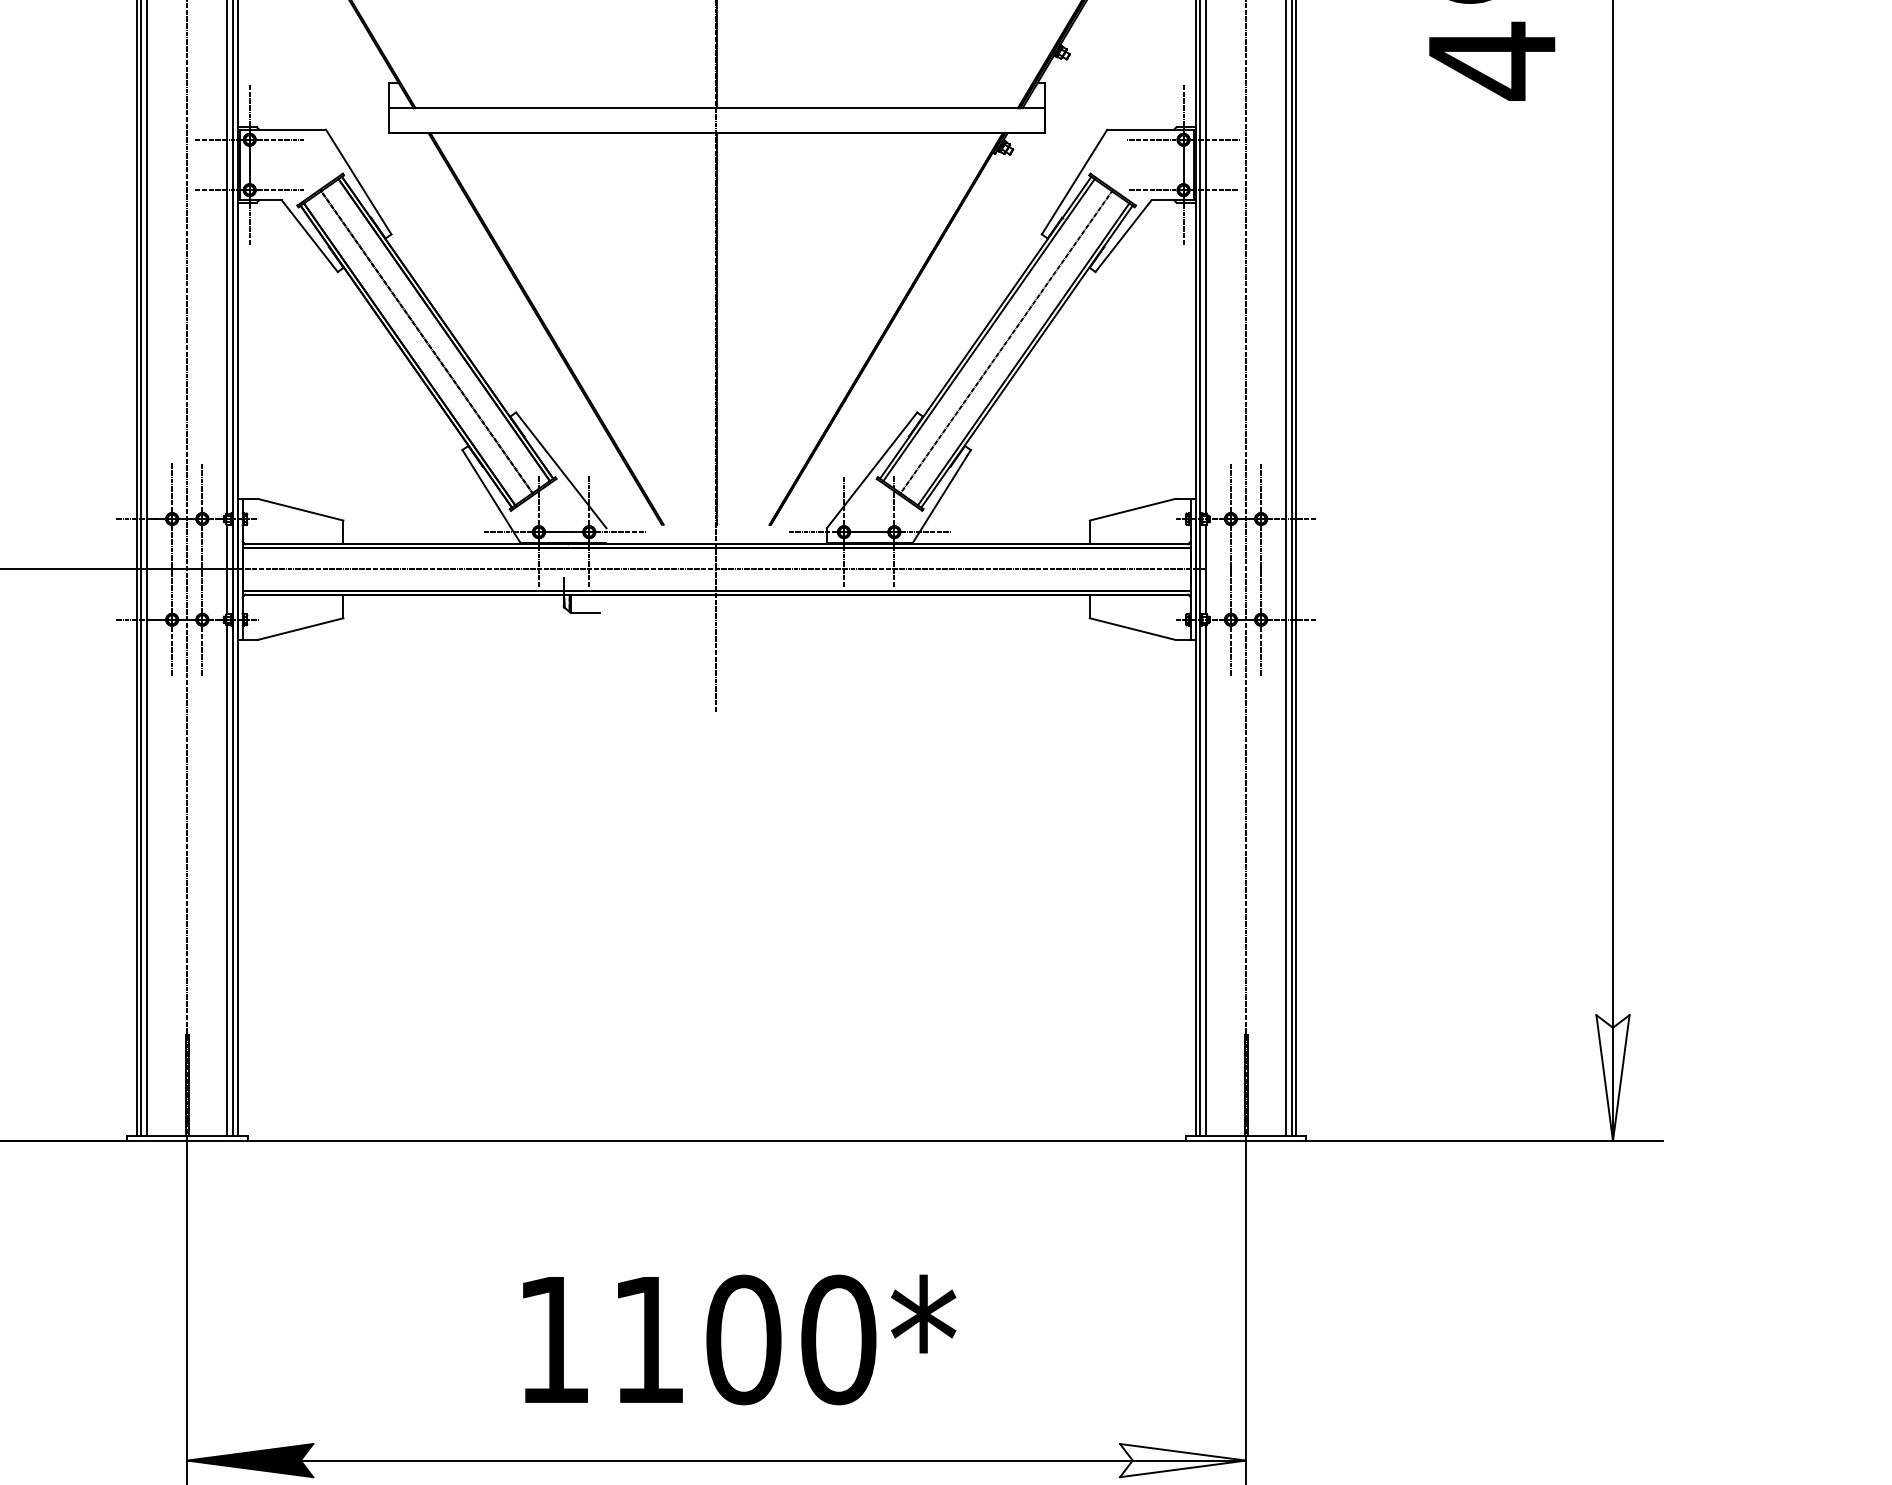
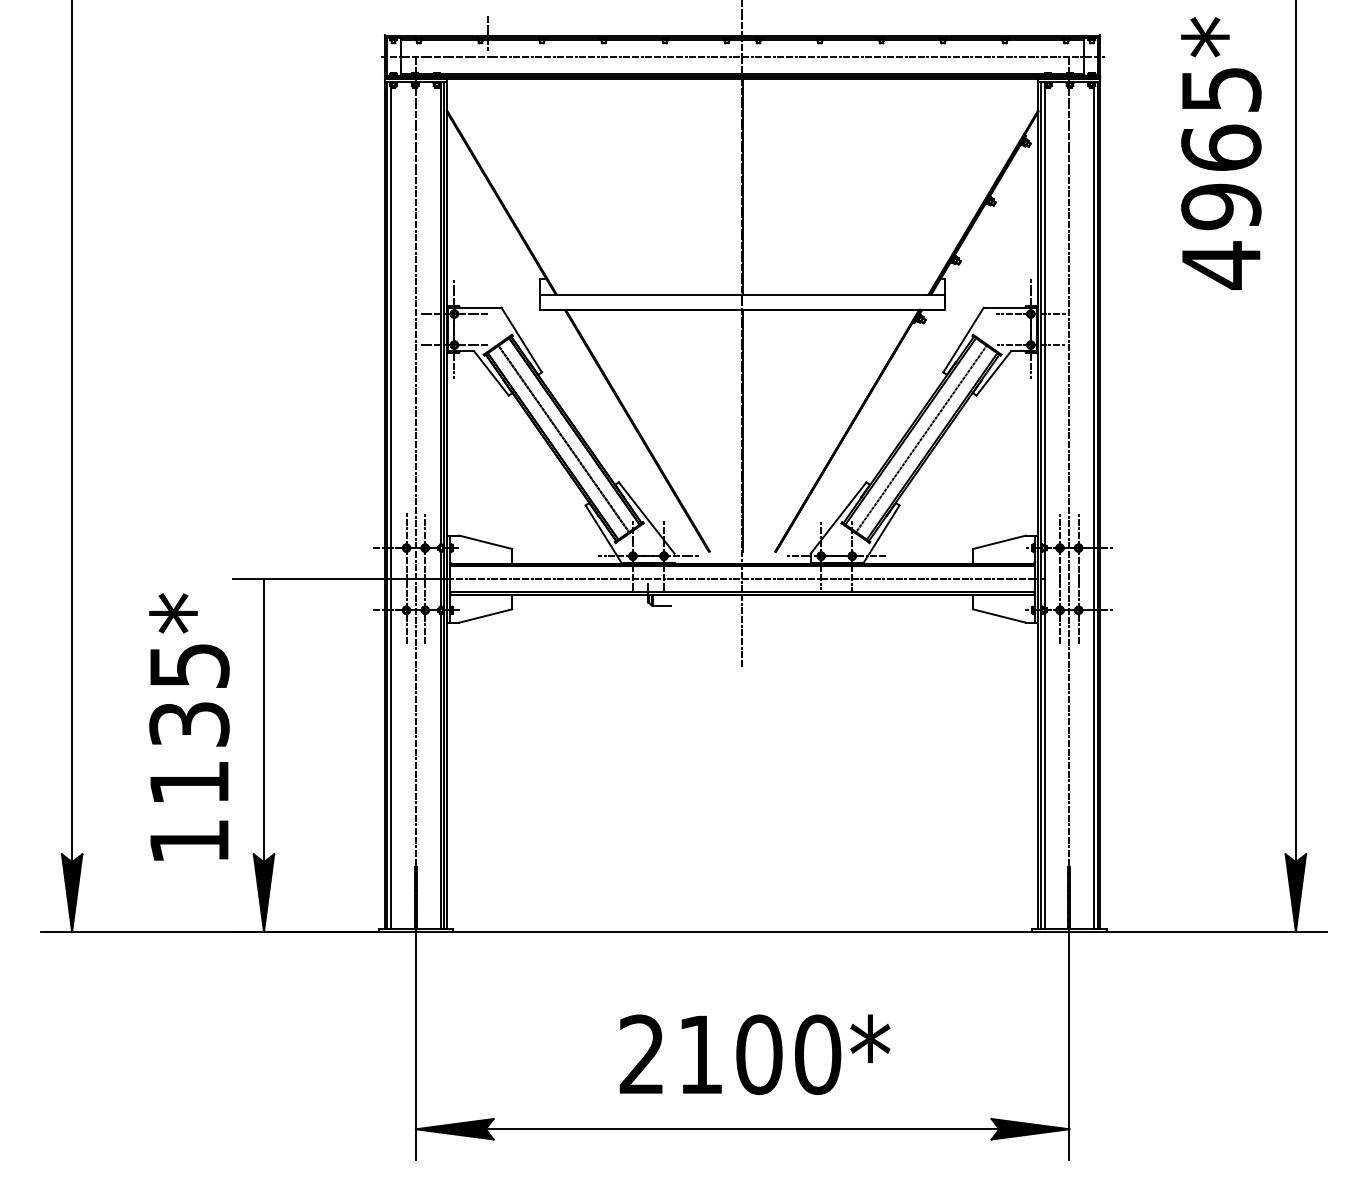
fill: (1612, 1078) -> (1295, 893), added
text: (552, 1337) -> (641, 1053), 1100* -> 2100*
fill: (1183, 1460) -> (1030, 1129), added

